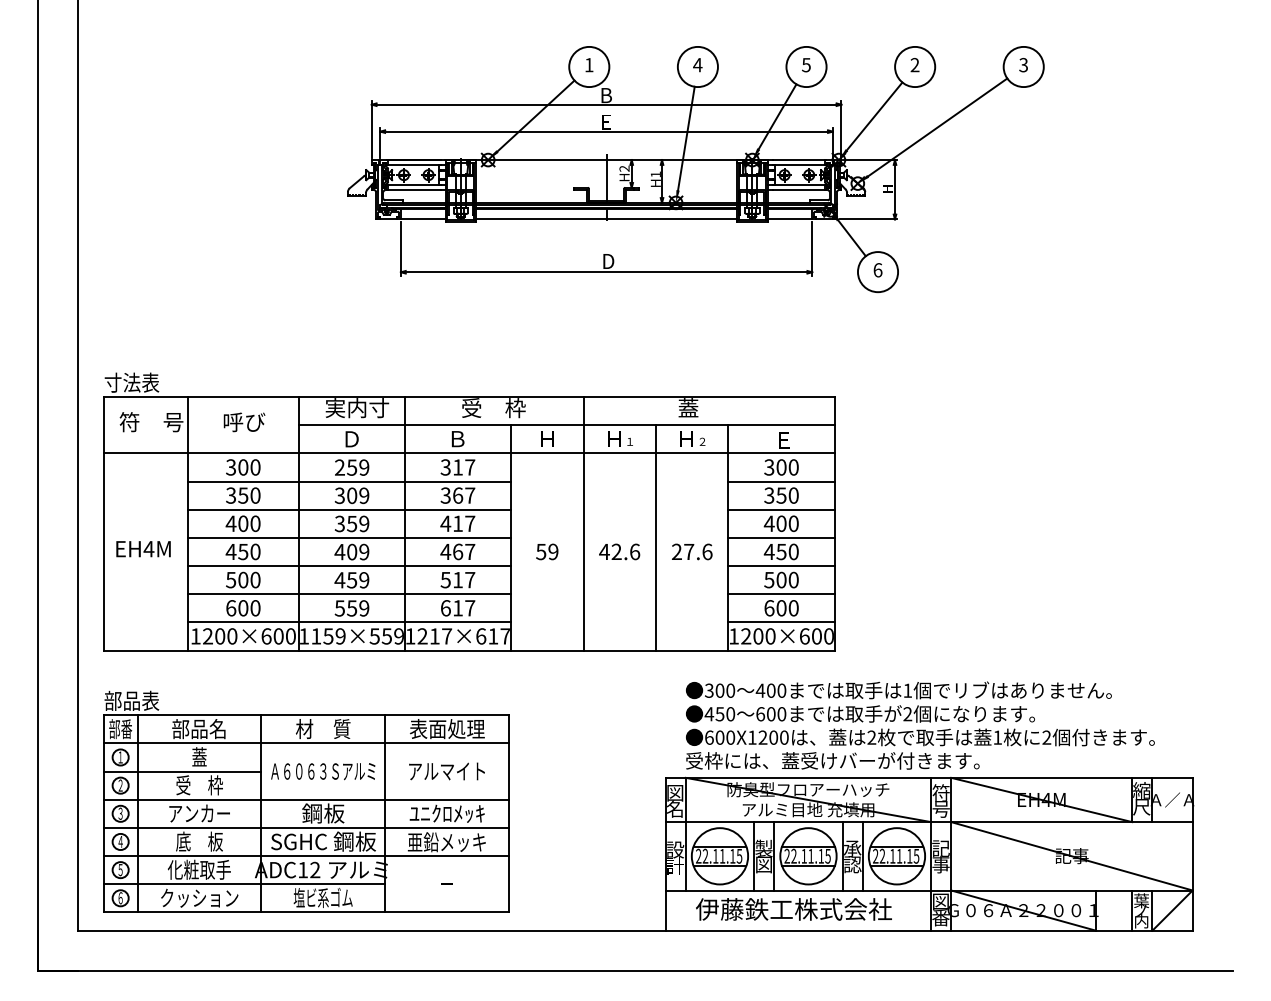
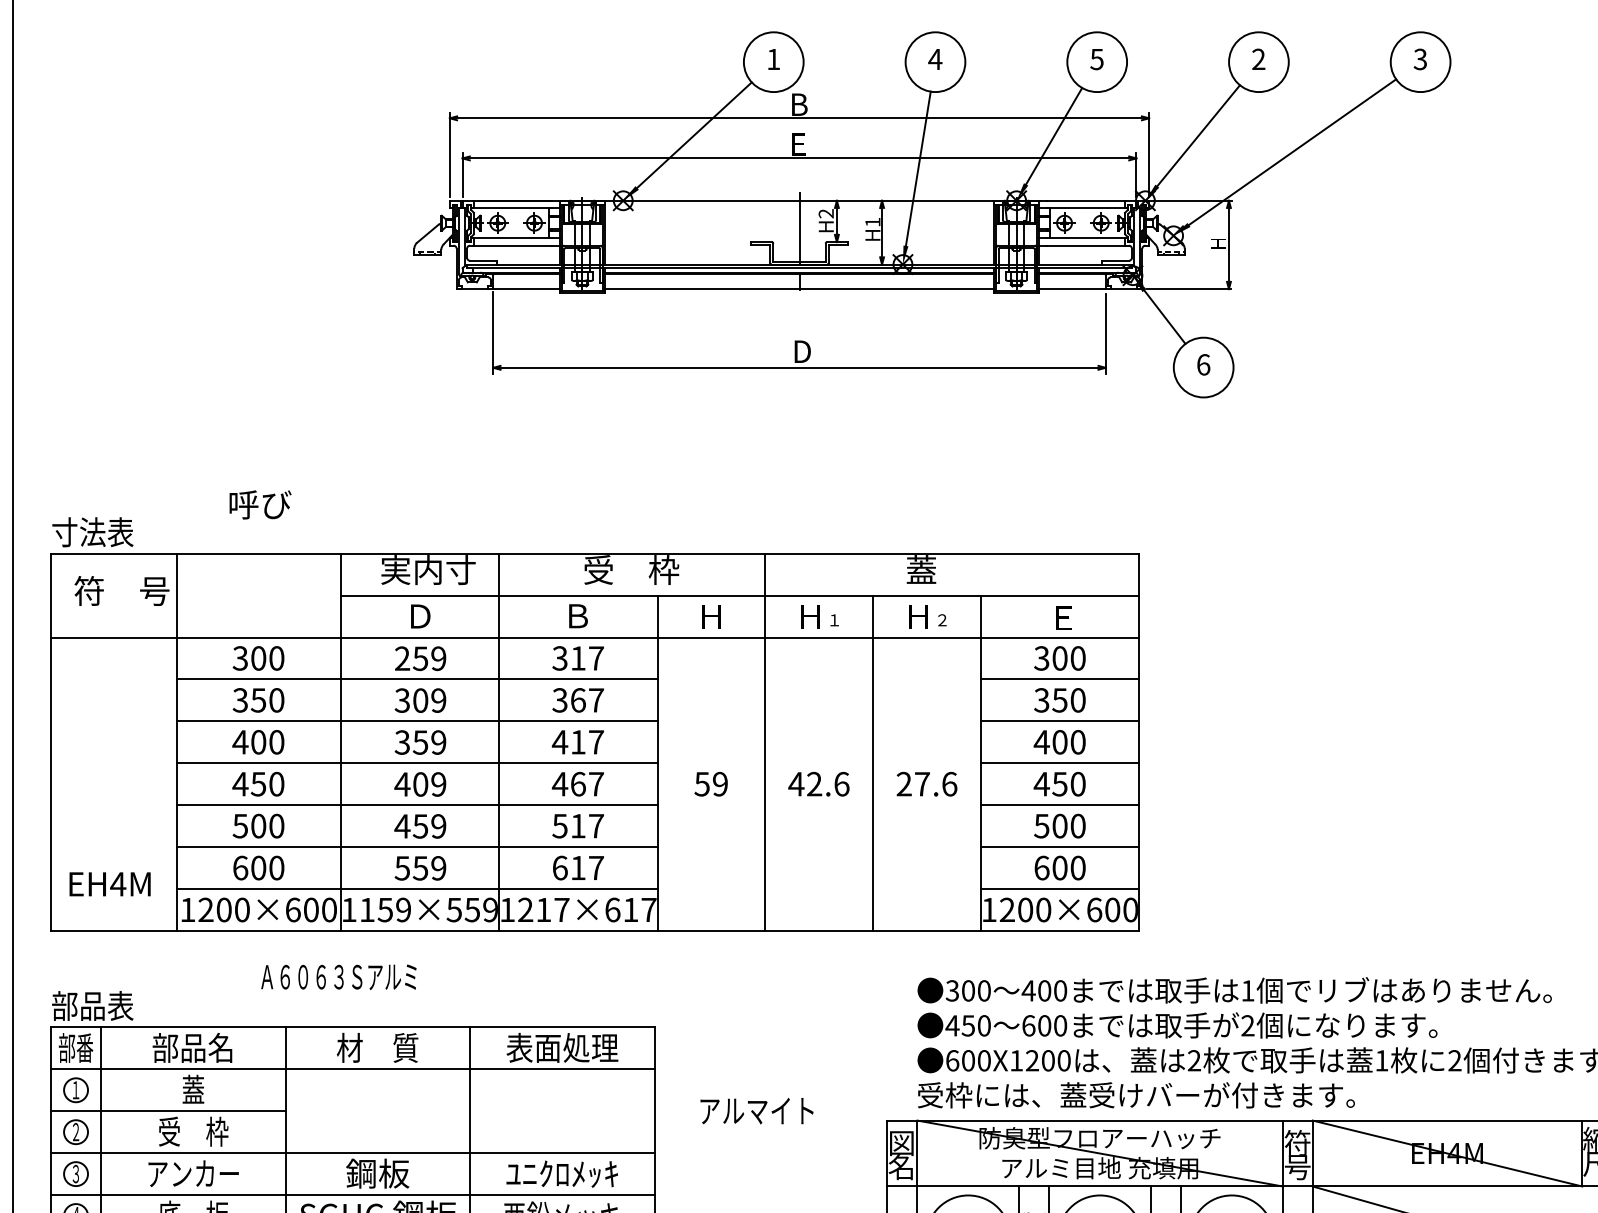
text: (244, 422) -> (260, 505), moved
text: (143, 549) -> (110, 884), moved
text: (323, 771) -> (339, 977), moved
text: (446, 771) -> (756, 1111), moved

